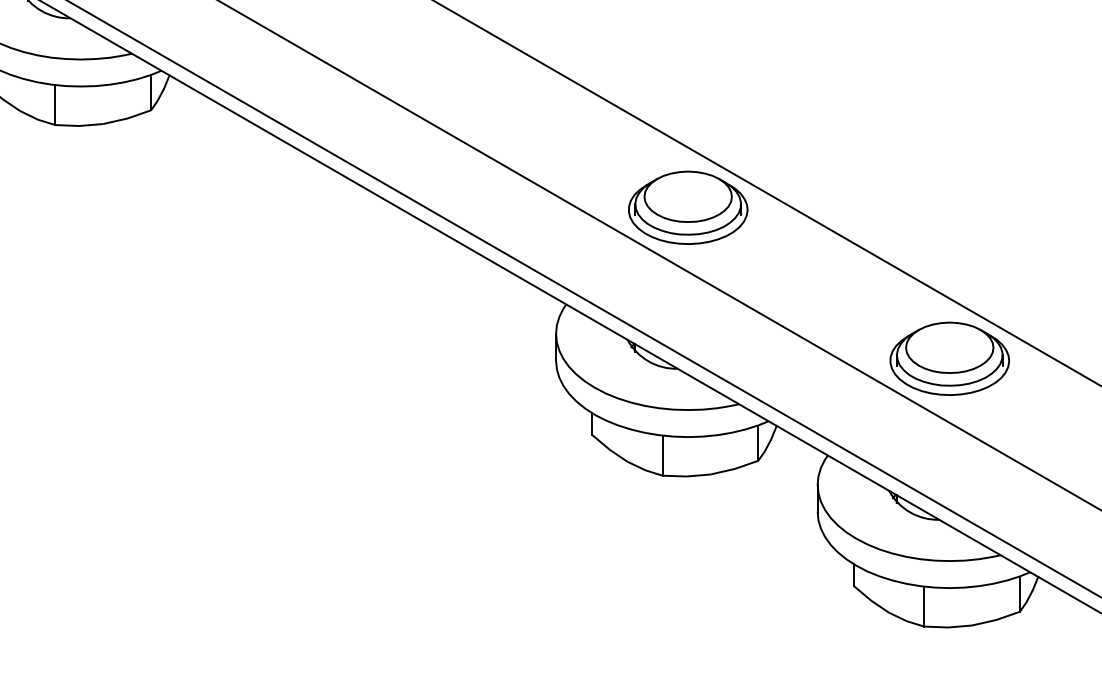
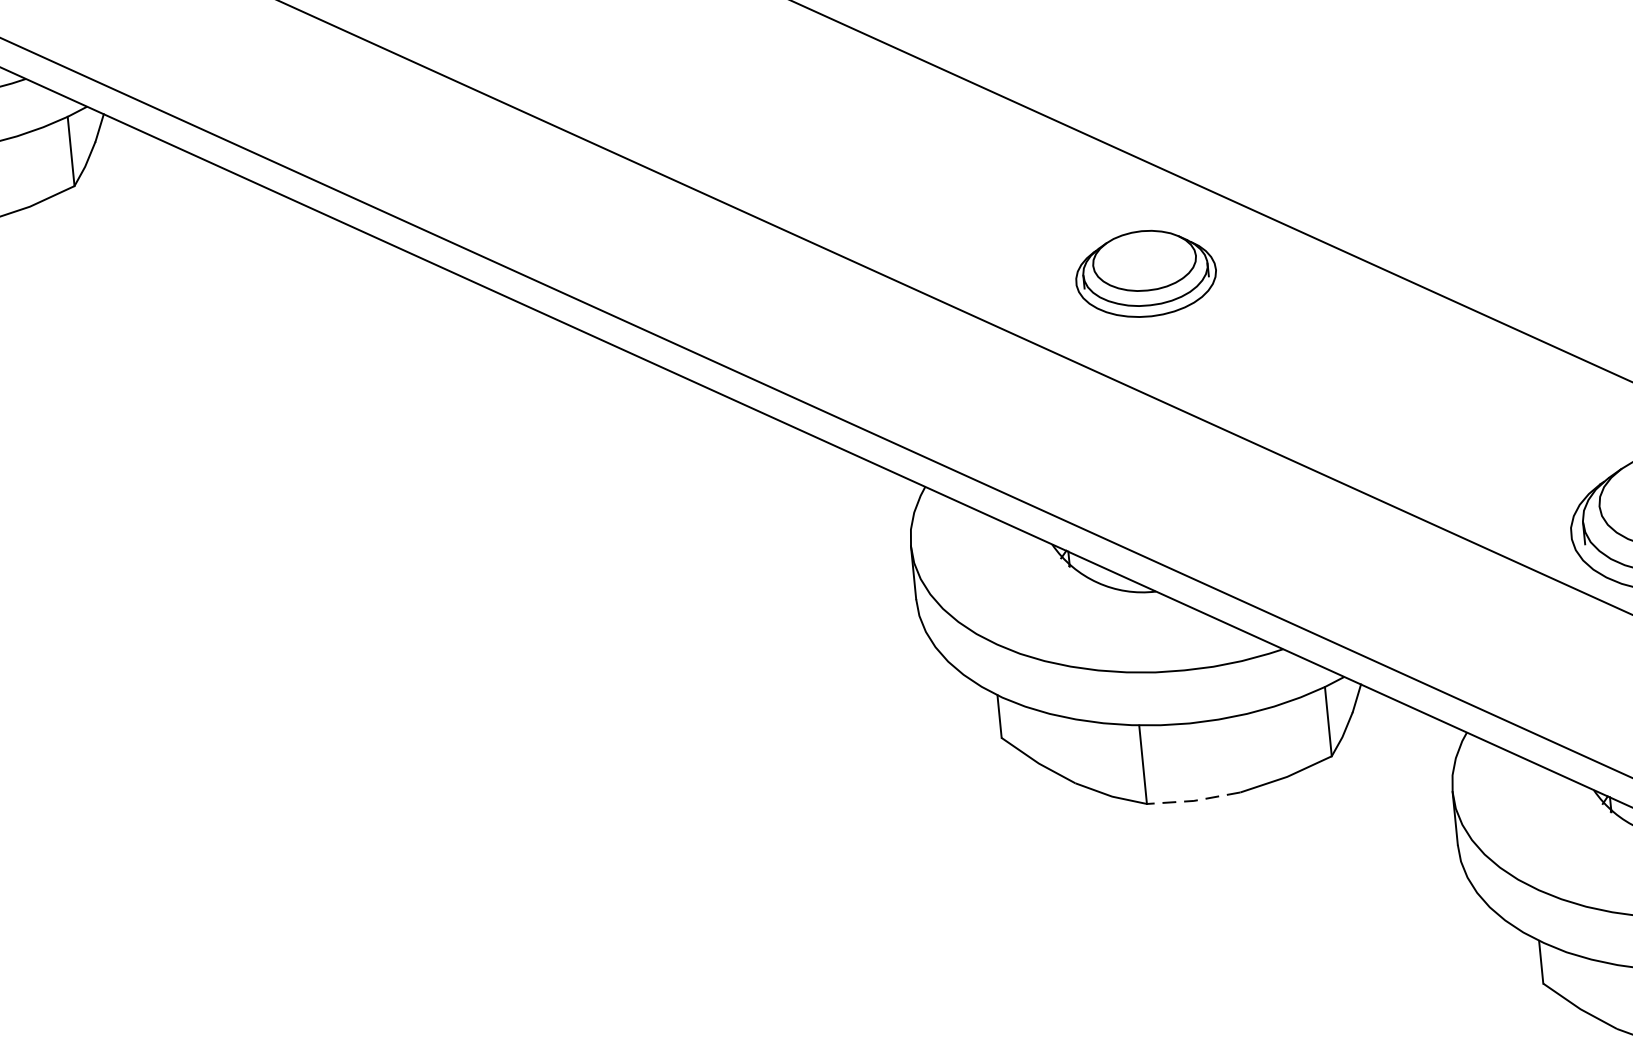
part: (688, 207) -> (1146, 273), size x0.6
line: (686, 476) -> (1193, 800), solid -> dashed

